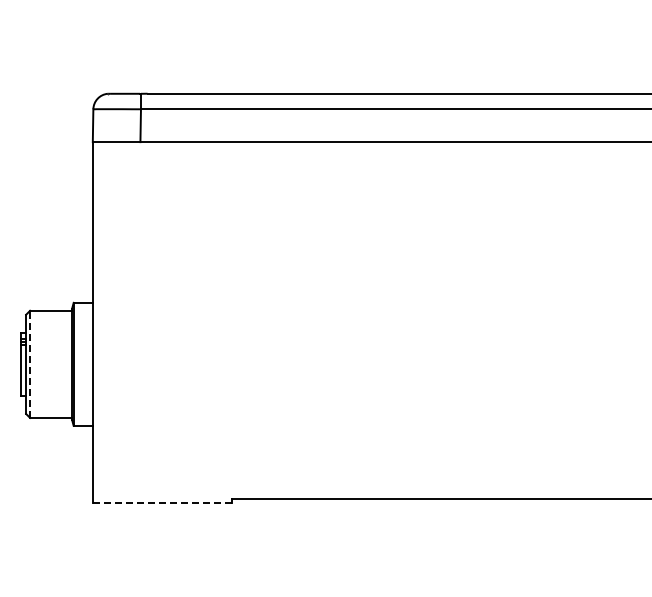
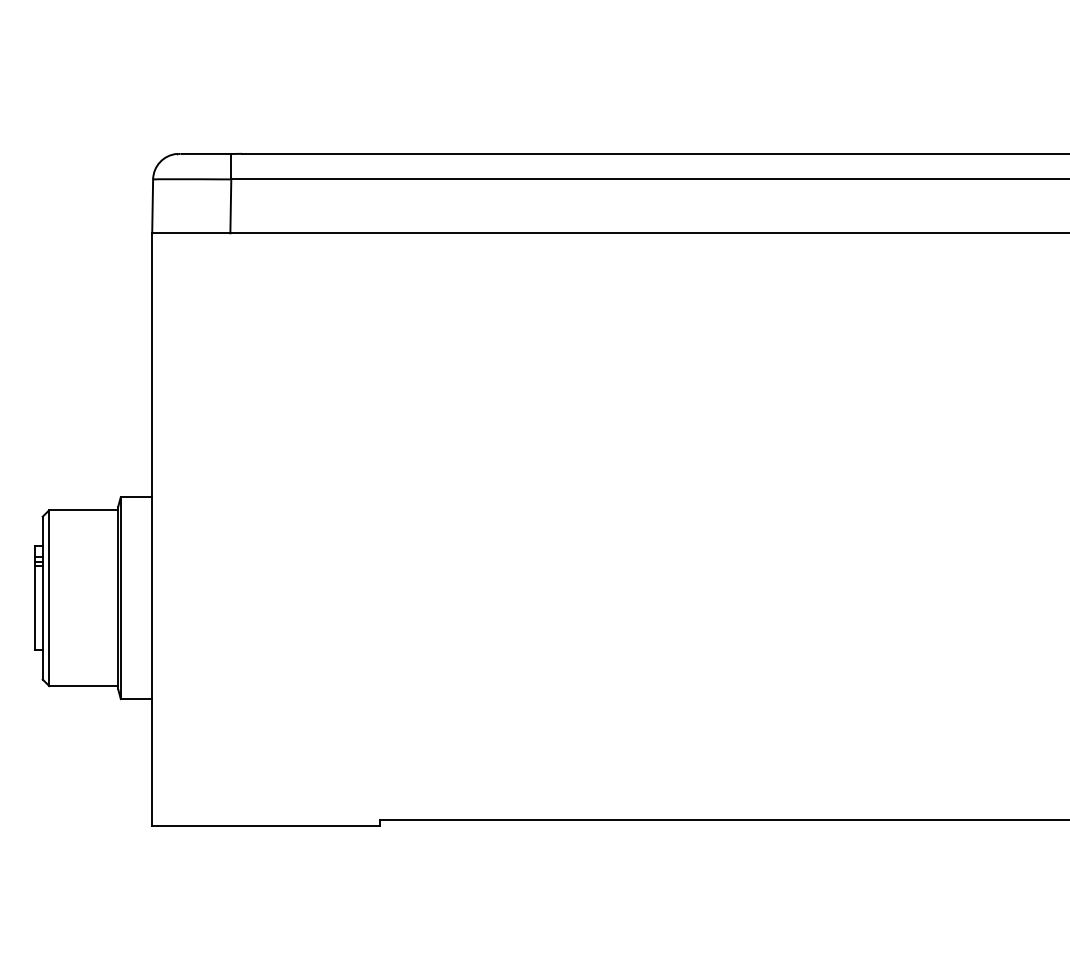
line: (30, 364) -> (49, 598), dashed -> solid
line: (161, 503) -> (264, 826), dashed -> solid

